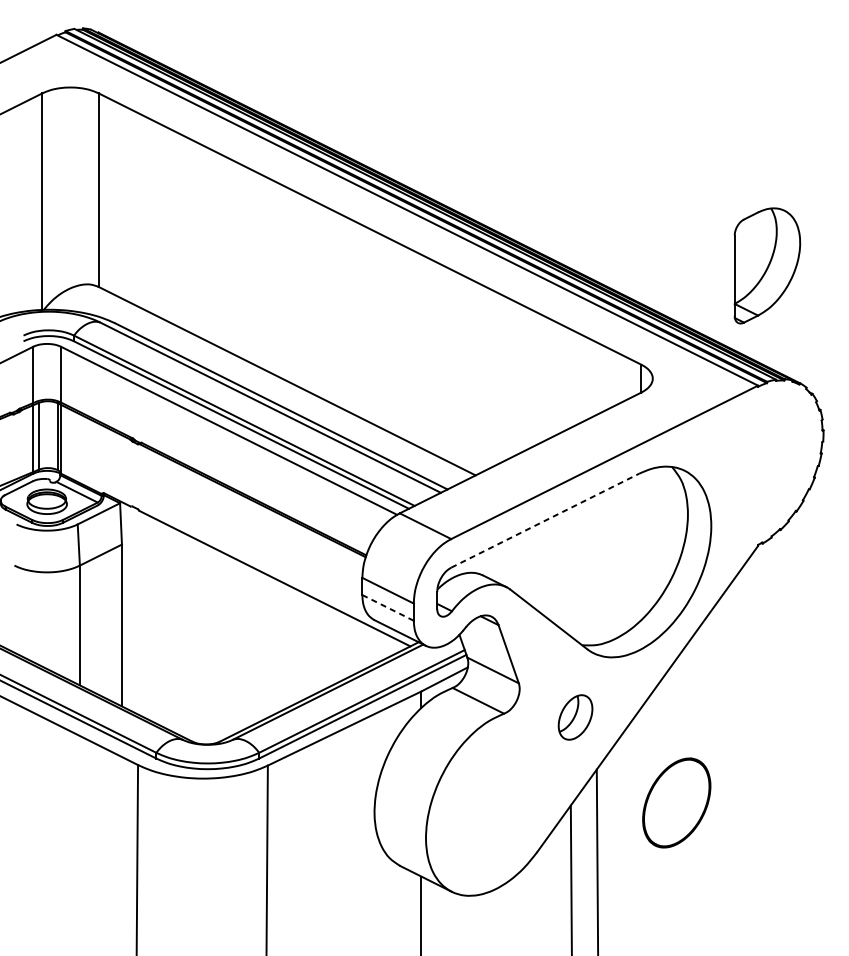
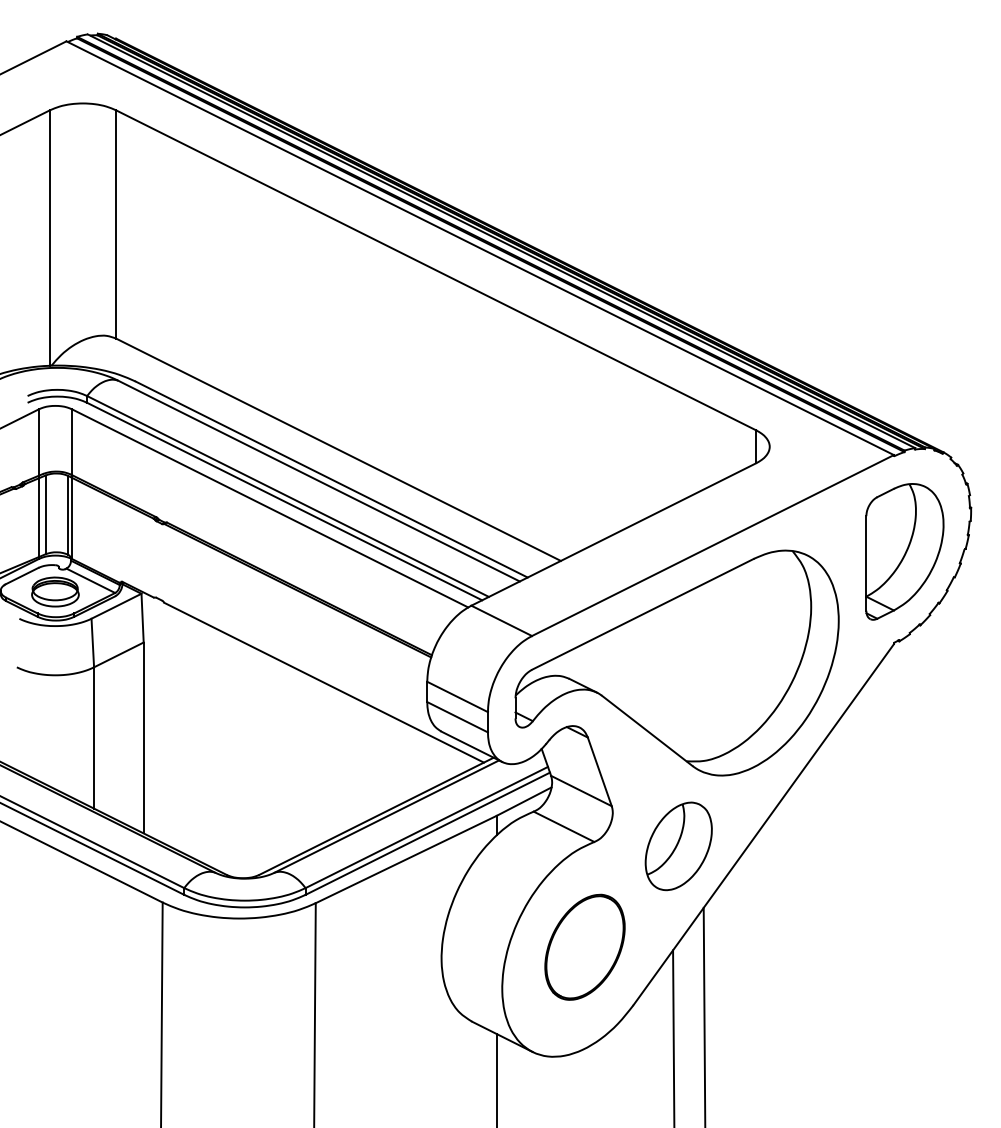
part: (767, 265) -> (904, 551), moved
line: (544, 520) -> (642, 614), dashed -> solid
line: (388, 608) -> (457, 717), dashed -> solid
part: (575, 717) -> (678, 846), size x1.67
part: (676, 802) -> (584, 946), moved

